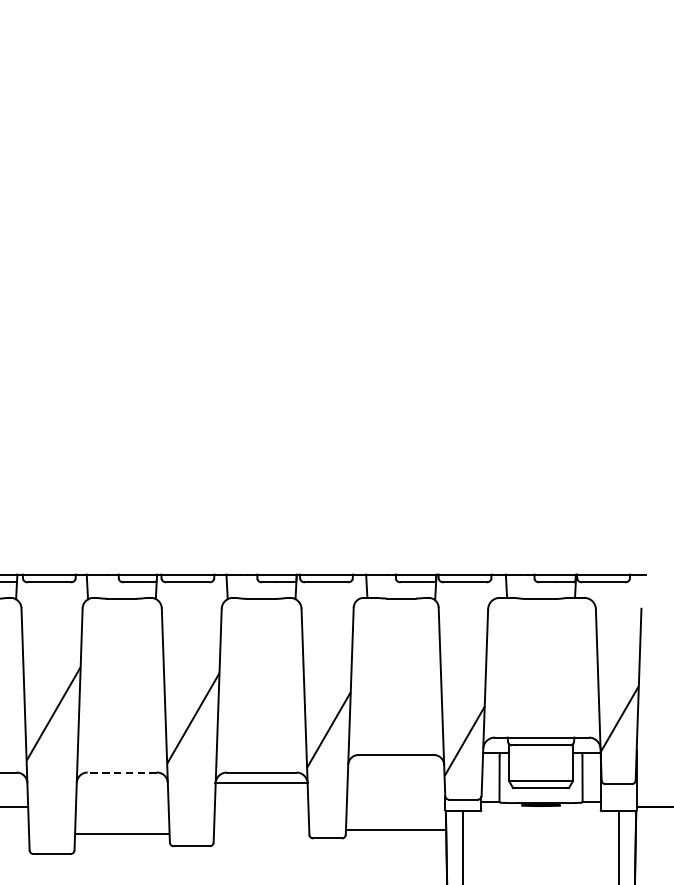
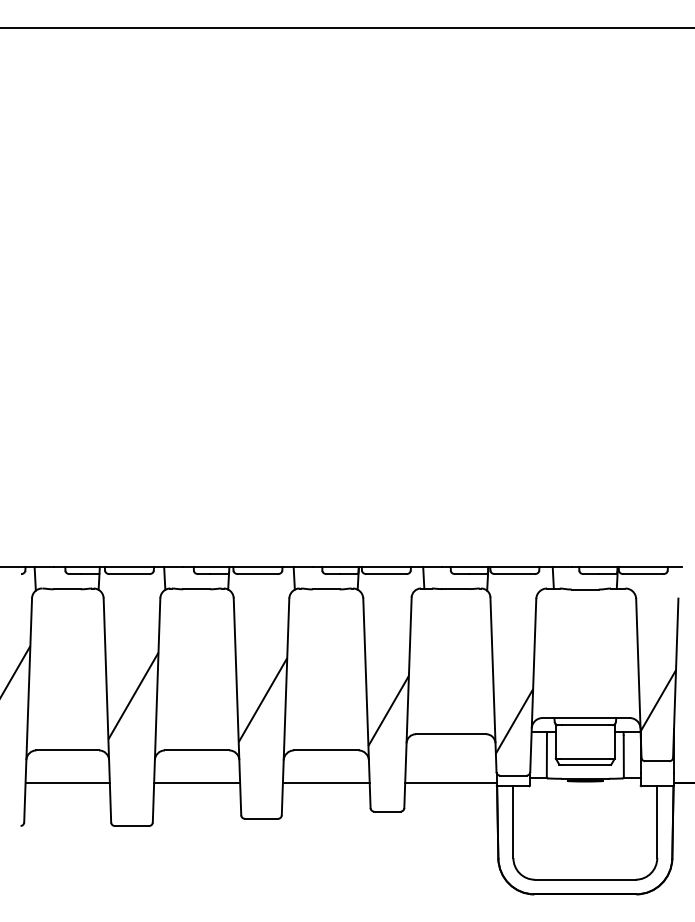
line: (121, 772) -> (196, 750), dashed -> solid
line: (260, 782) -> (325, 782), moved
line: (395, 829) -> (450, 782), moved
line: (122, 834) -> (197, 782), moved

